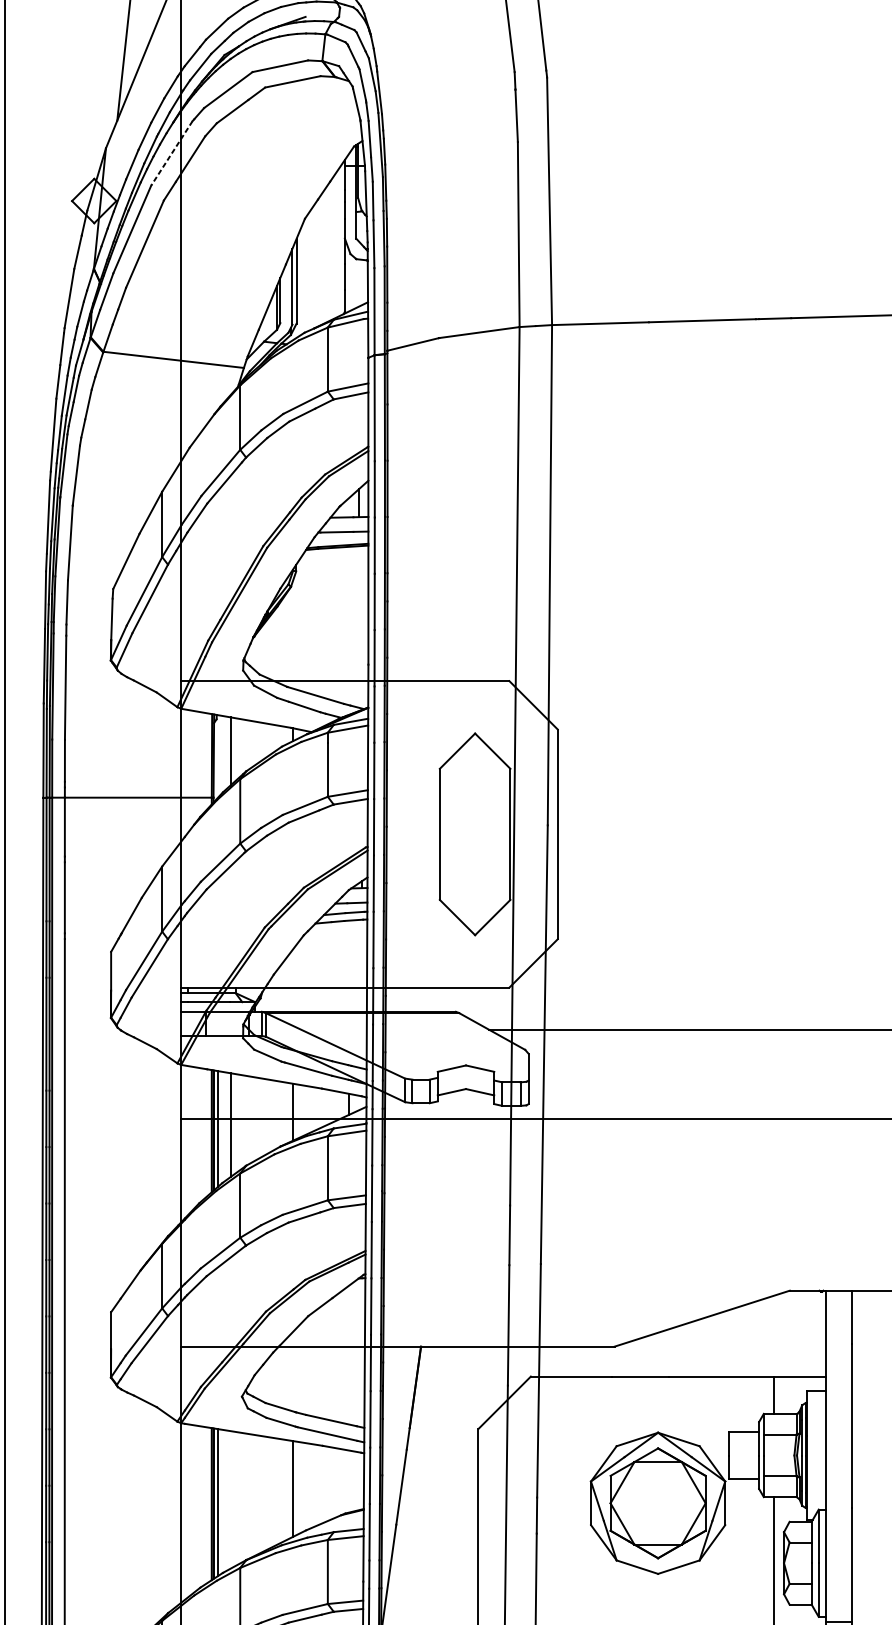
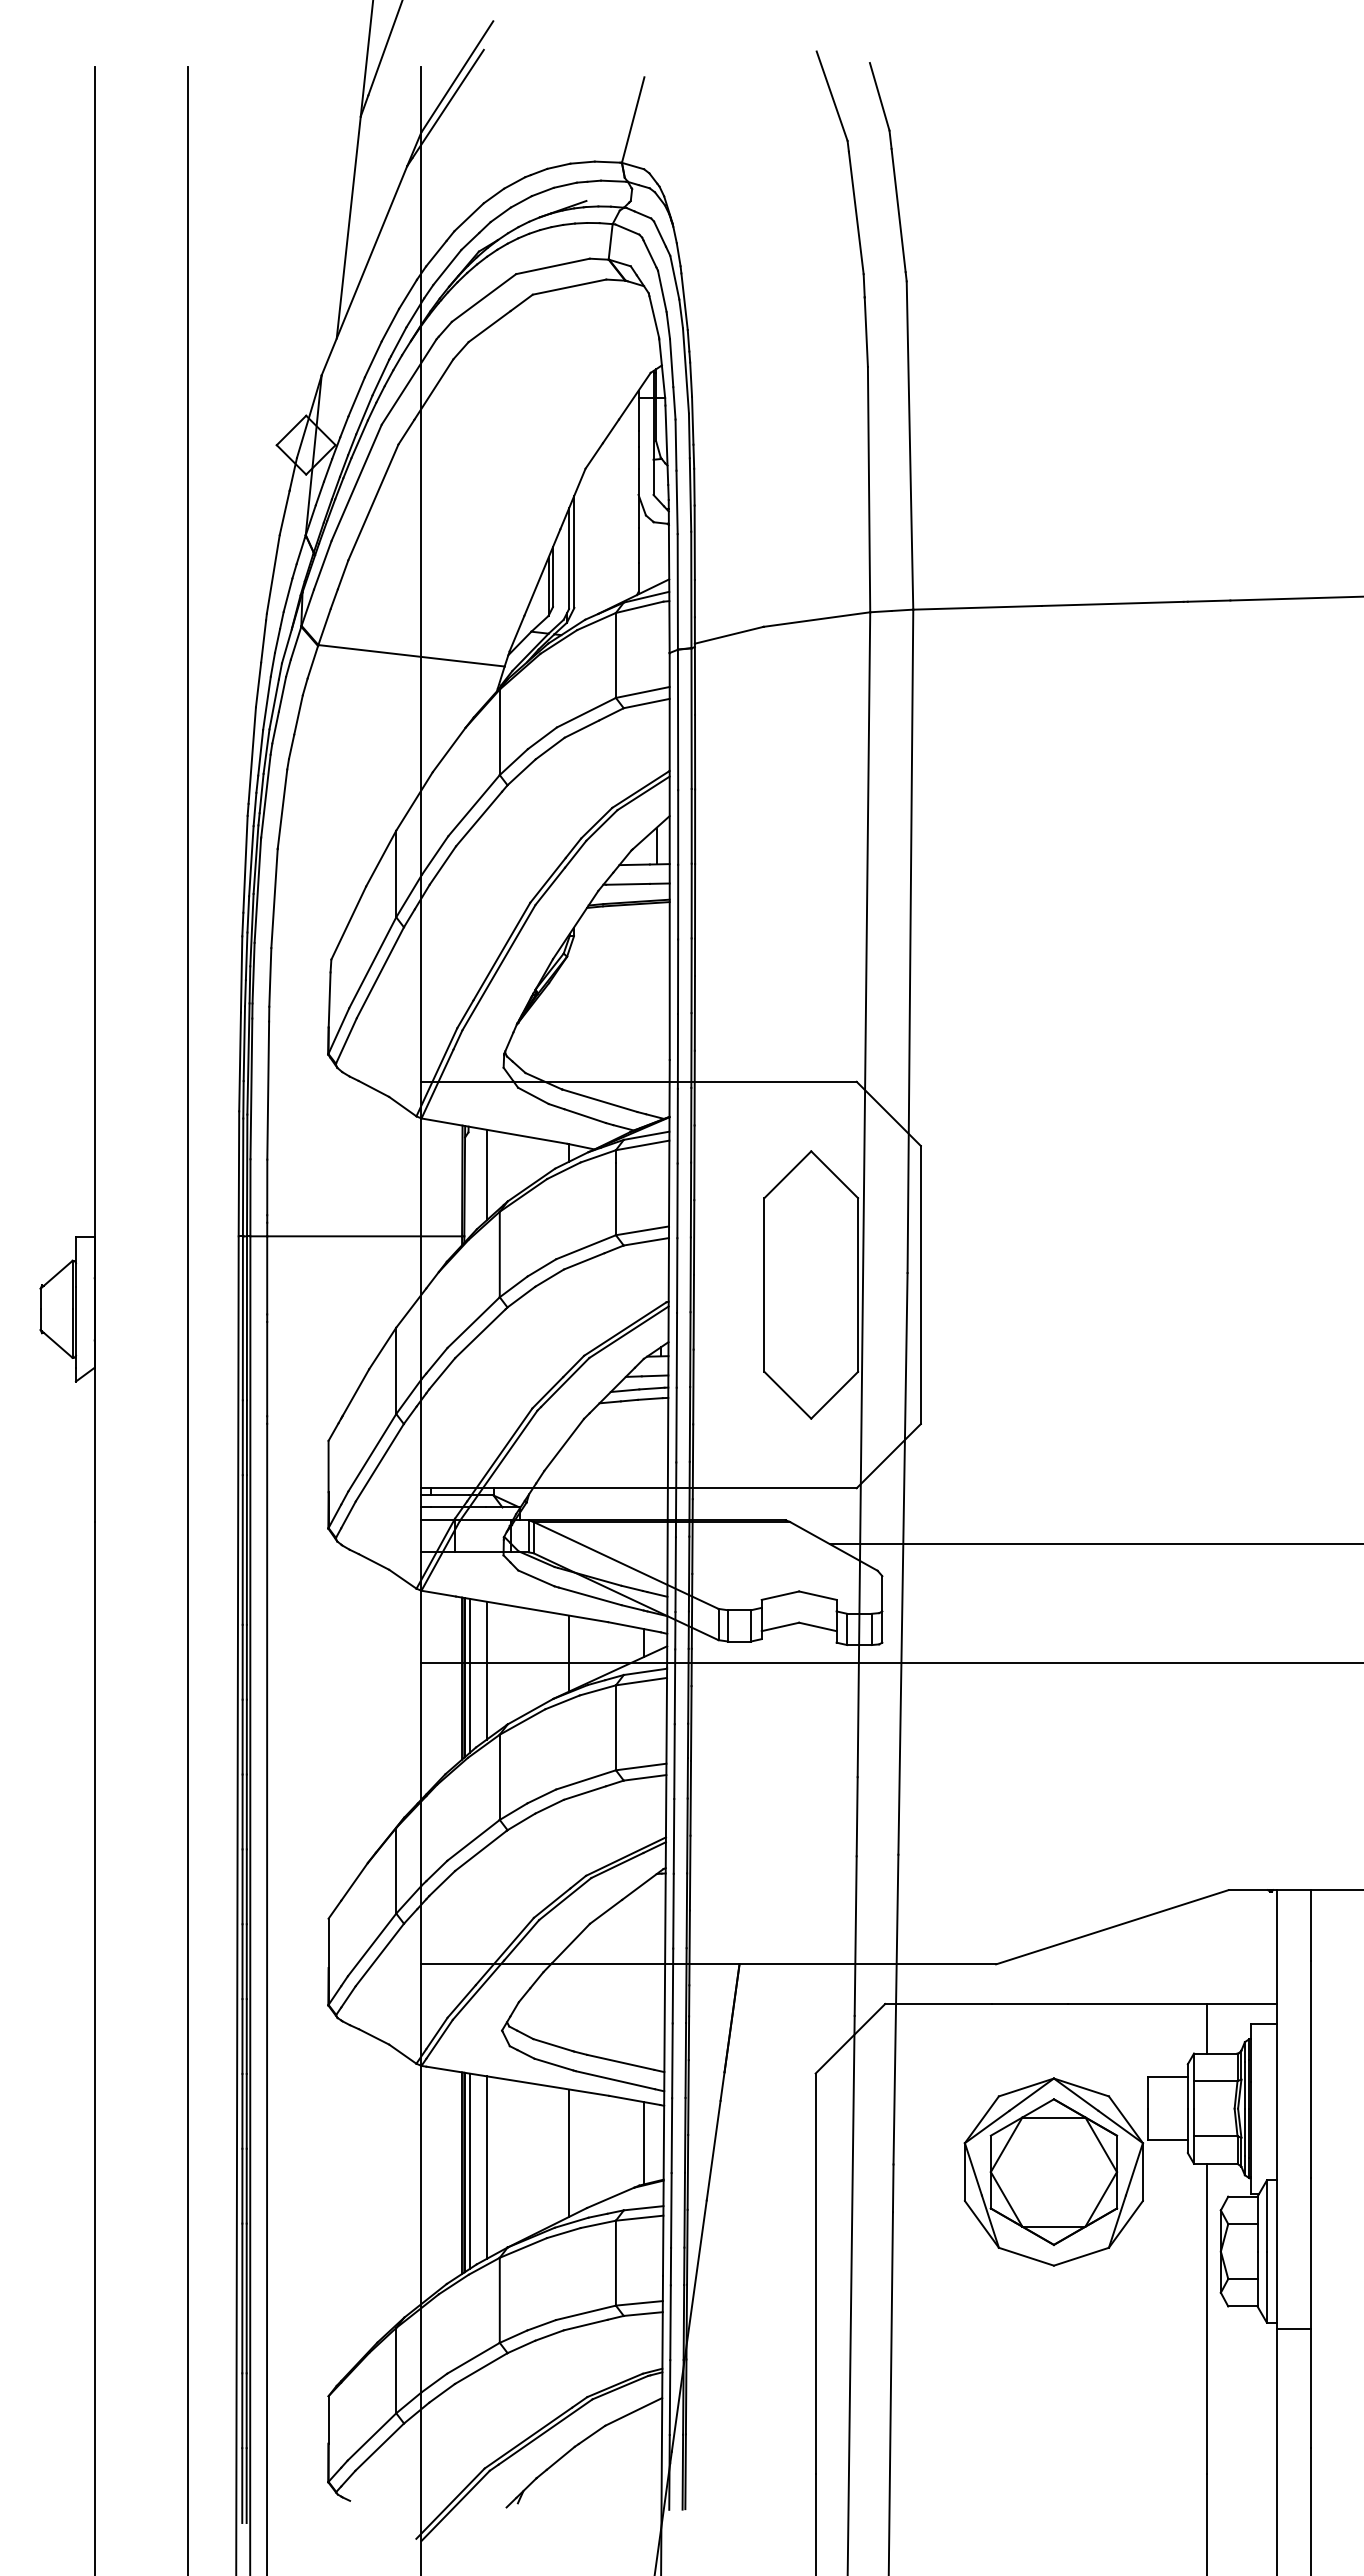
line: (172, 153) -> (409, 382), dashed -> solid
line: (349, 1481) -> (644, 2143), added
line: (230, 1499) -> (486, 2167), added

